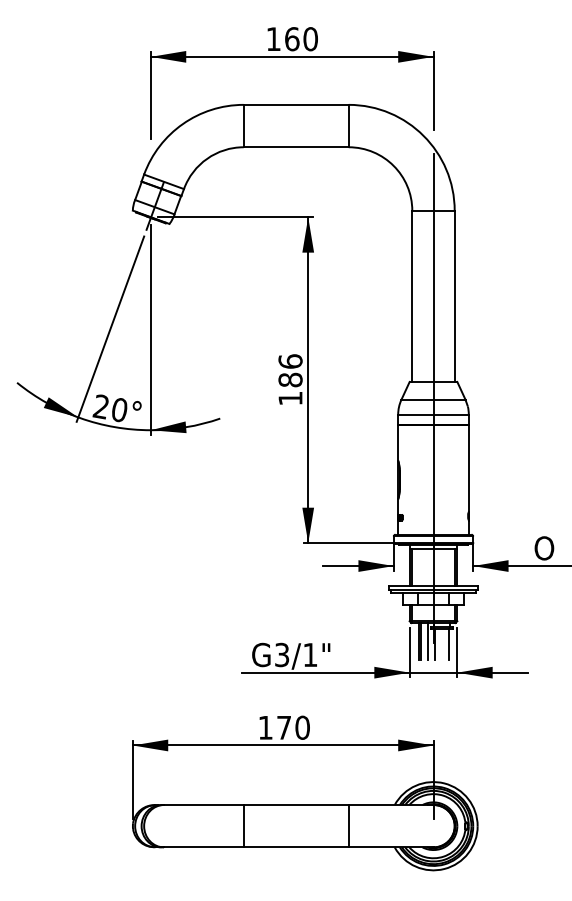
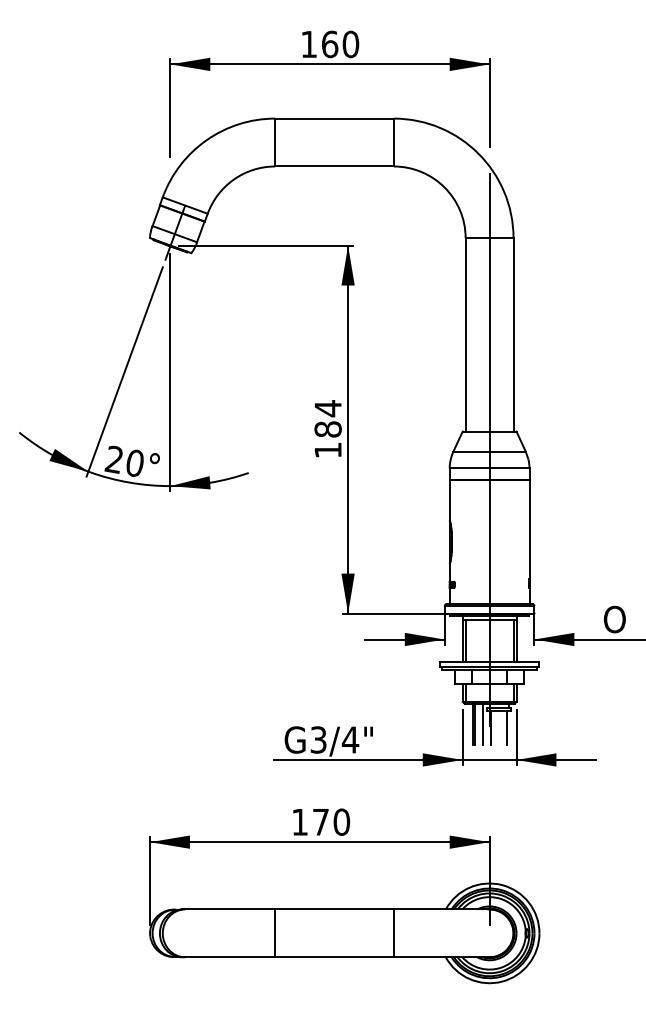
text: (290, 361) -> (328, 408), 186 -> 184
text: (310, 654) -> (350, 739), G3/1" -> G3/4"

